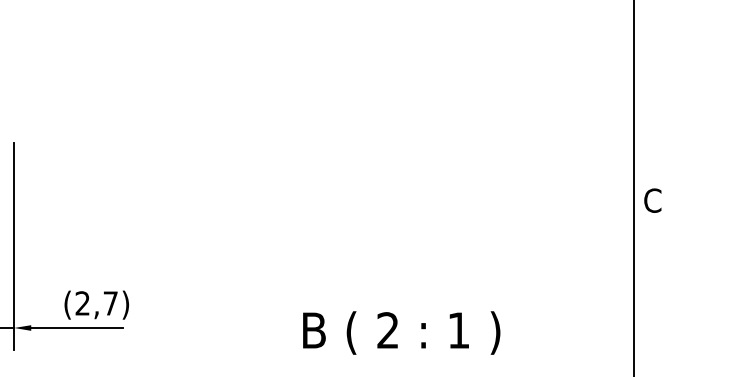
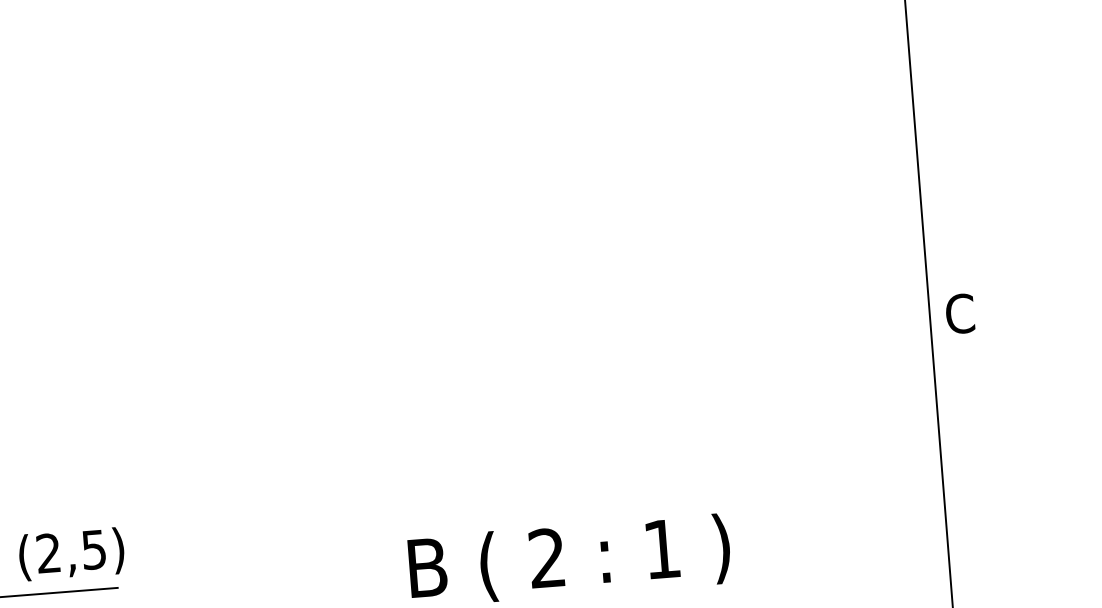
text: (110, 303) -> (93, 549), (2,7) -> (2,5)

